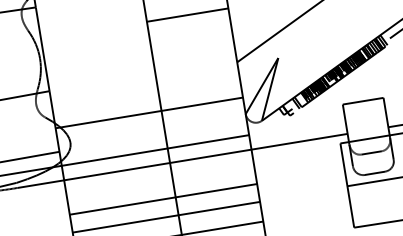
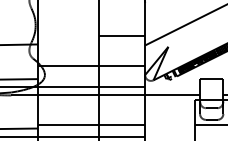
line: (187, 14) -> (121, 35), moved
line: (163, 200) -> (91, 115), removed

